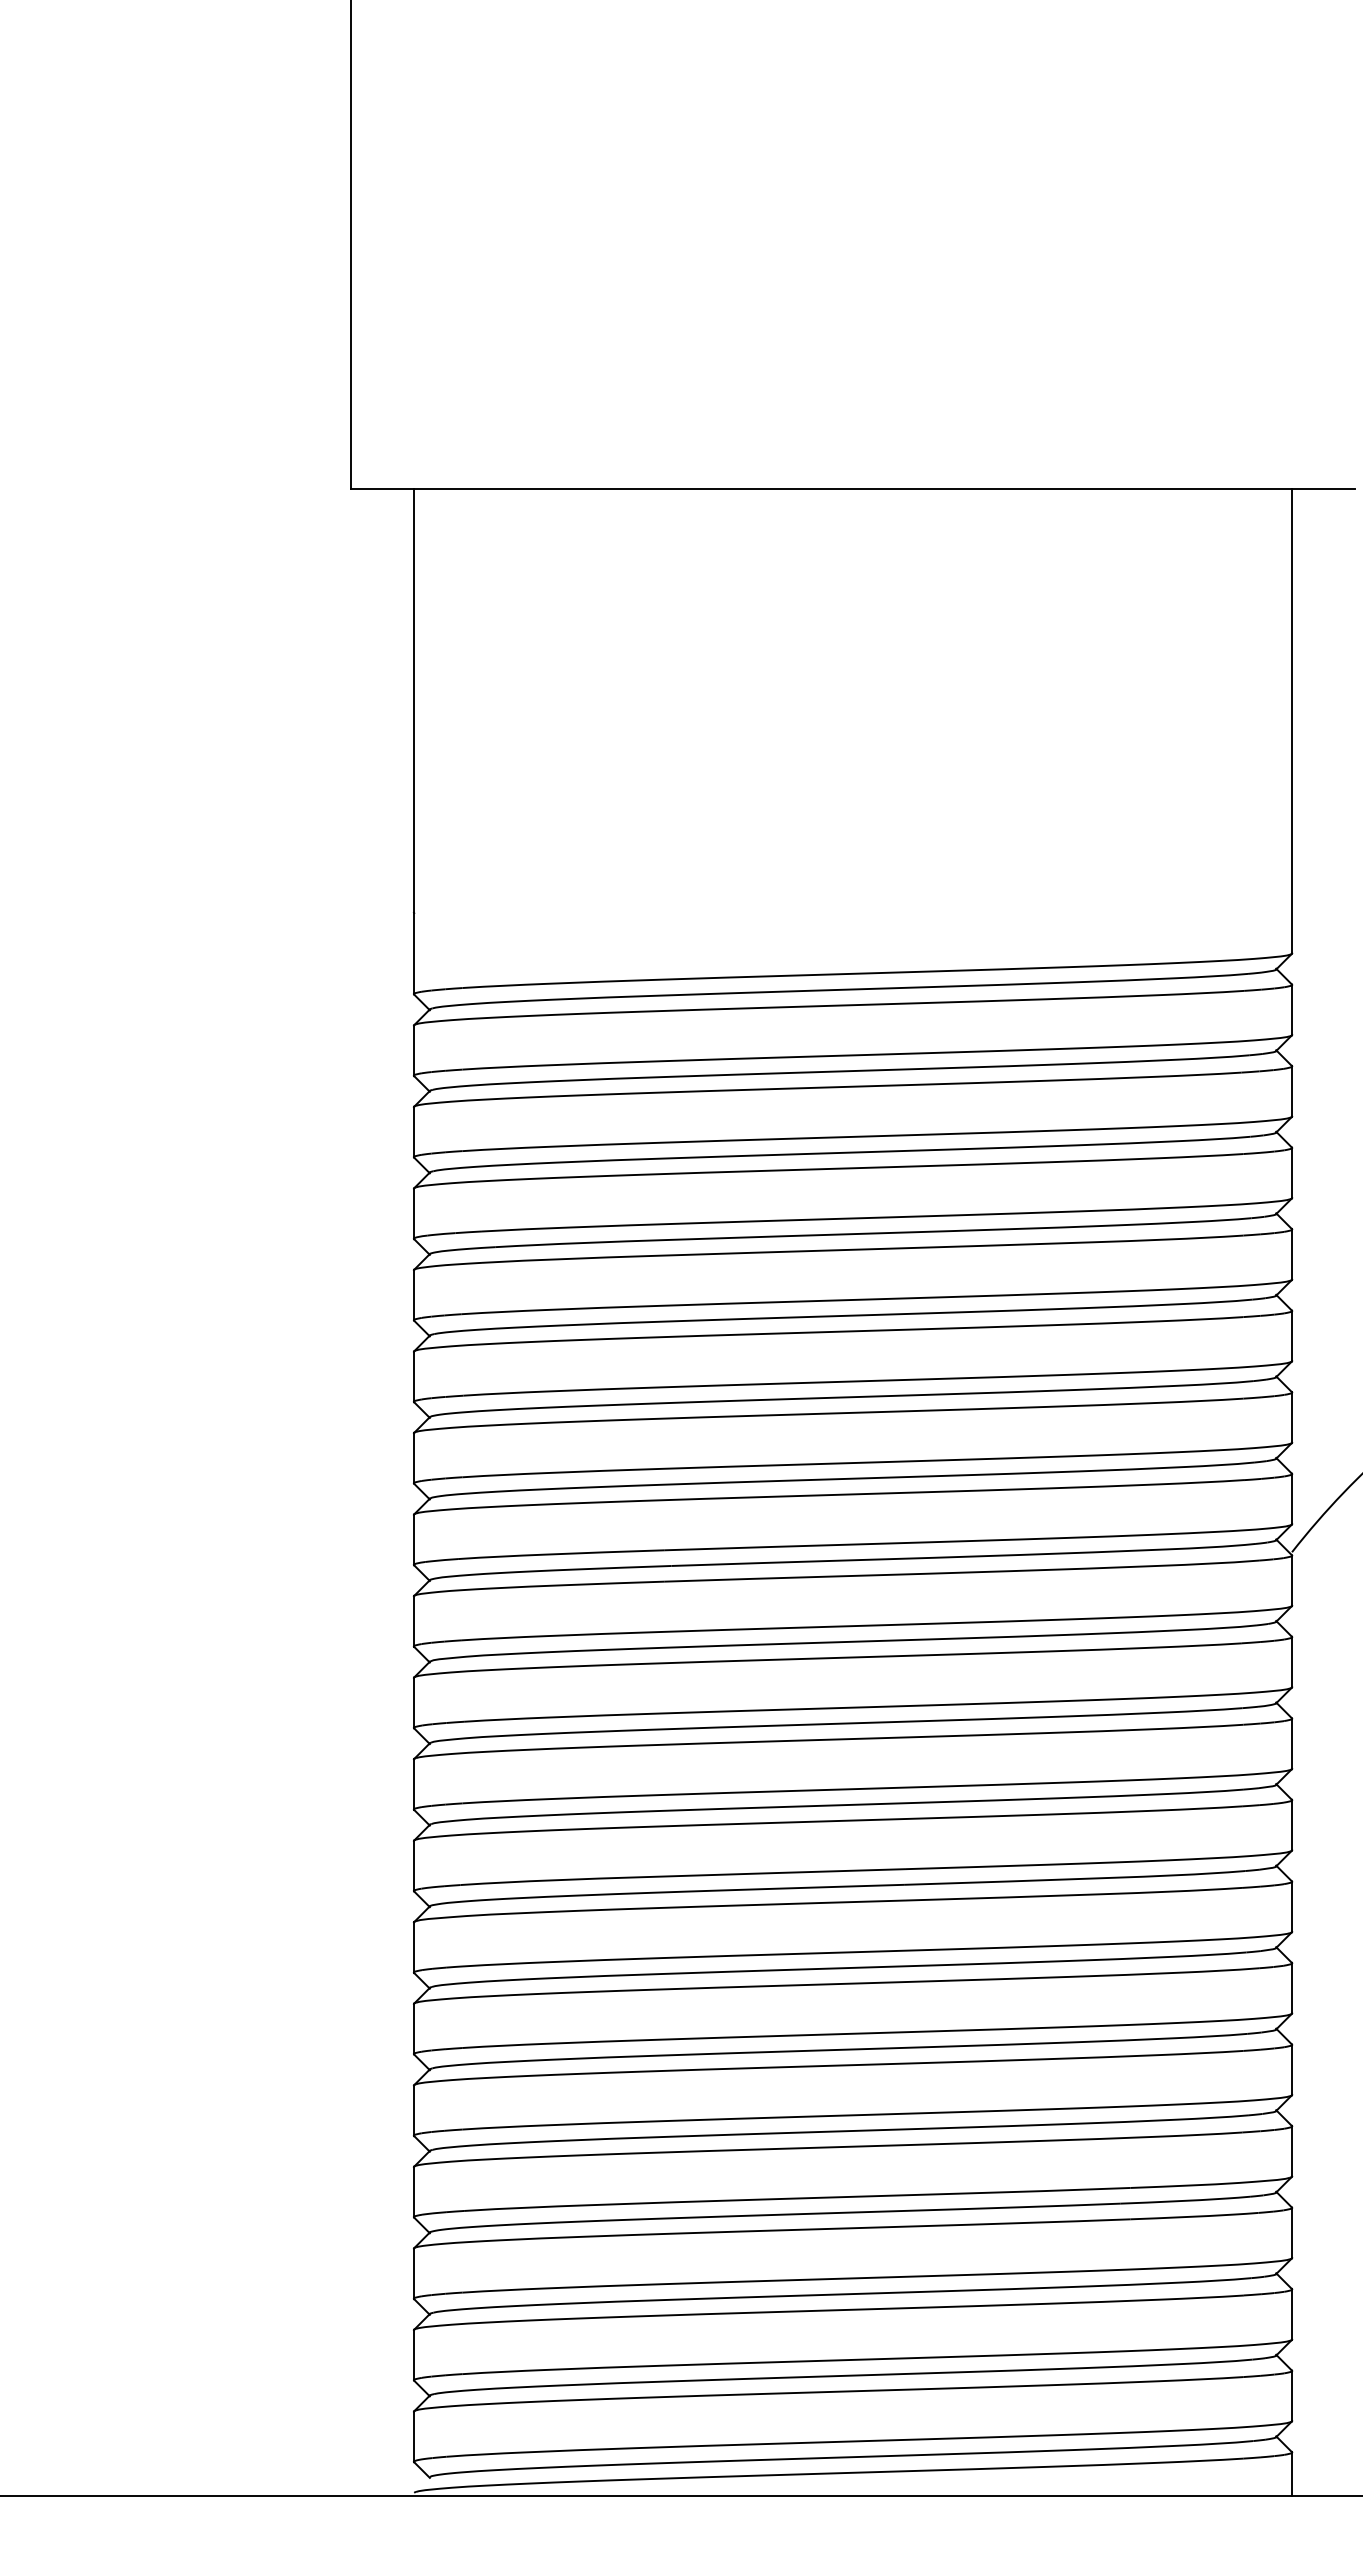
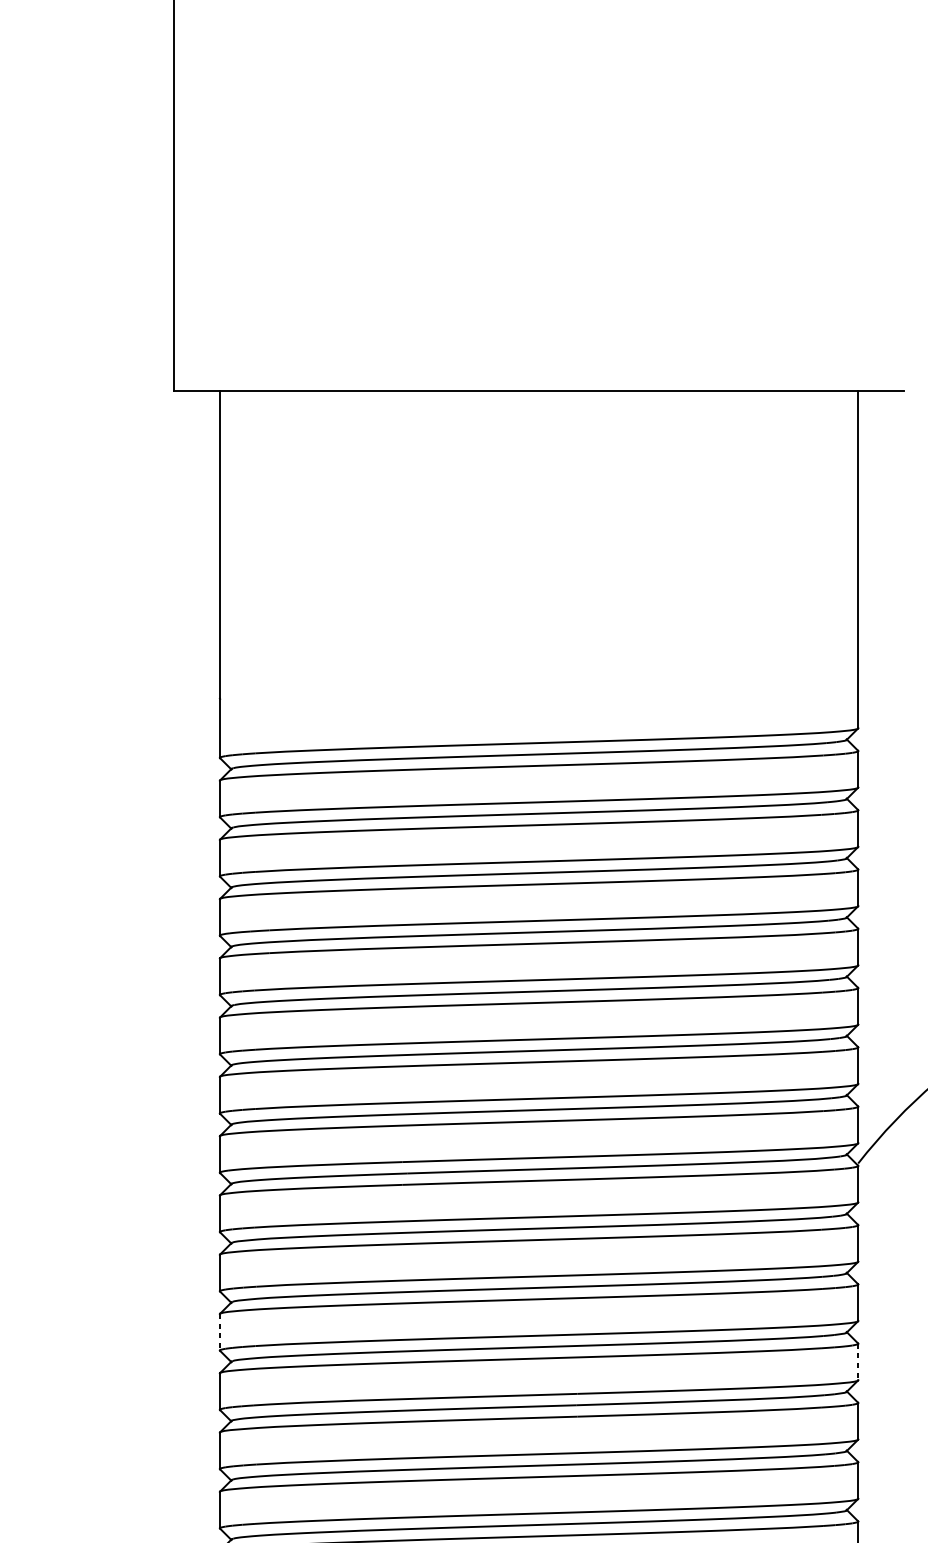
line: (414, 1784) -> (220, 1332), solid -> dashed
line: (1292, 1825) -> (858, 1362), solid -> dashed

